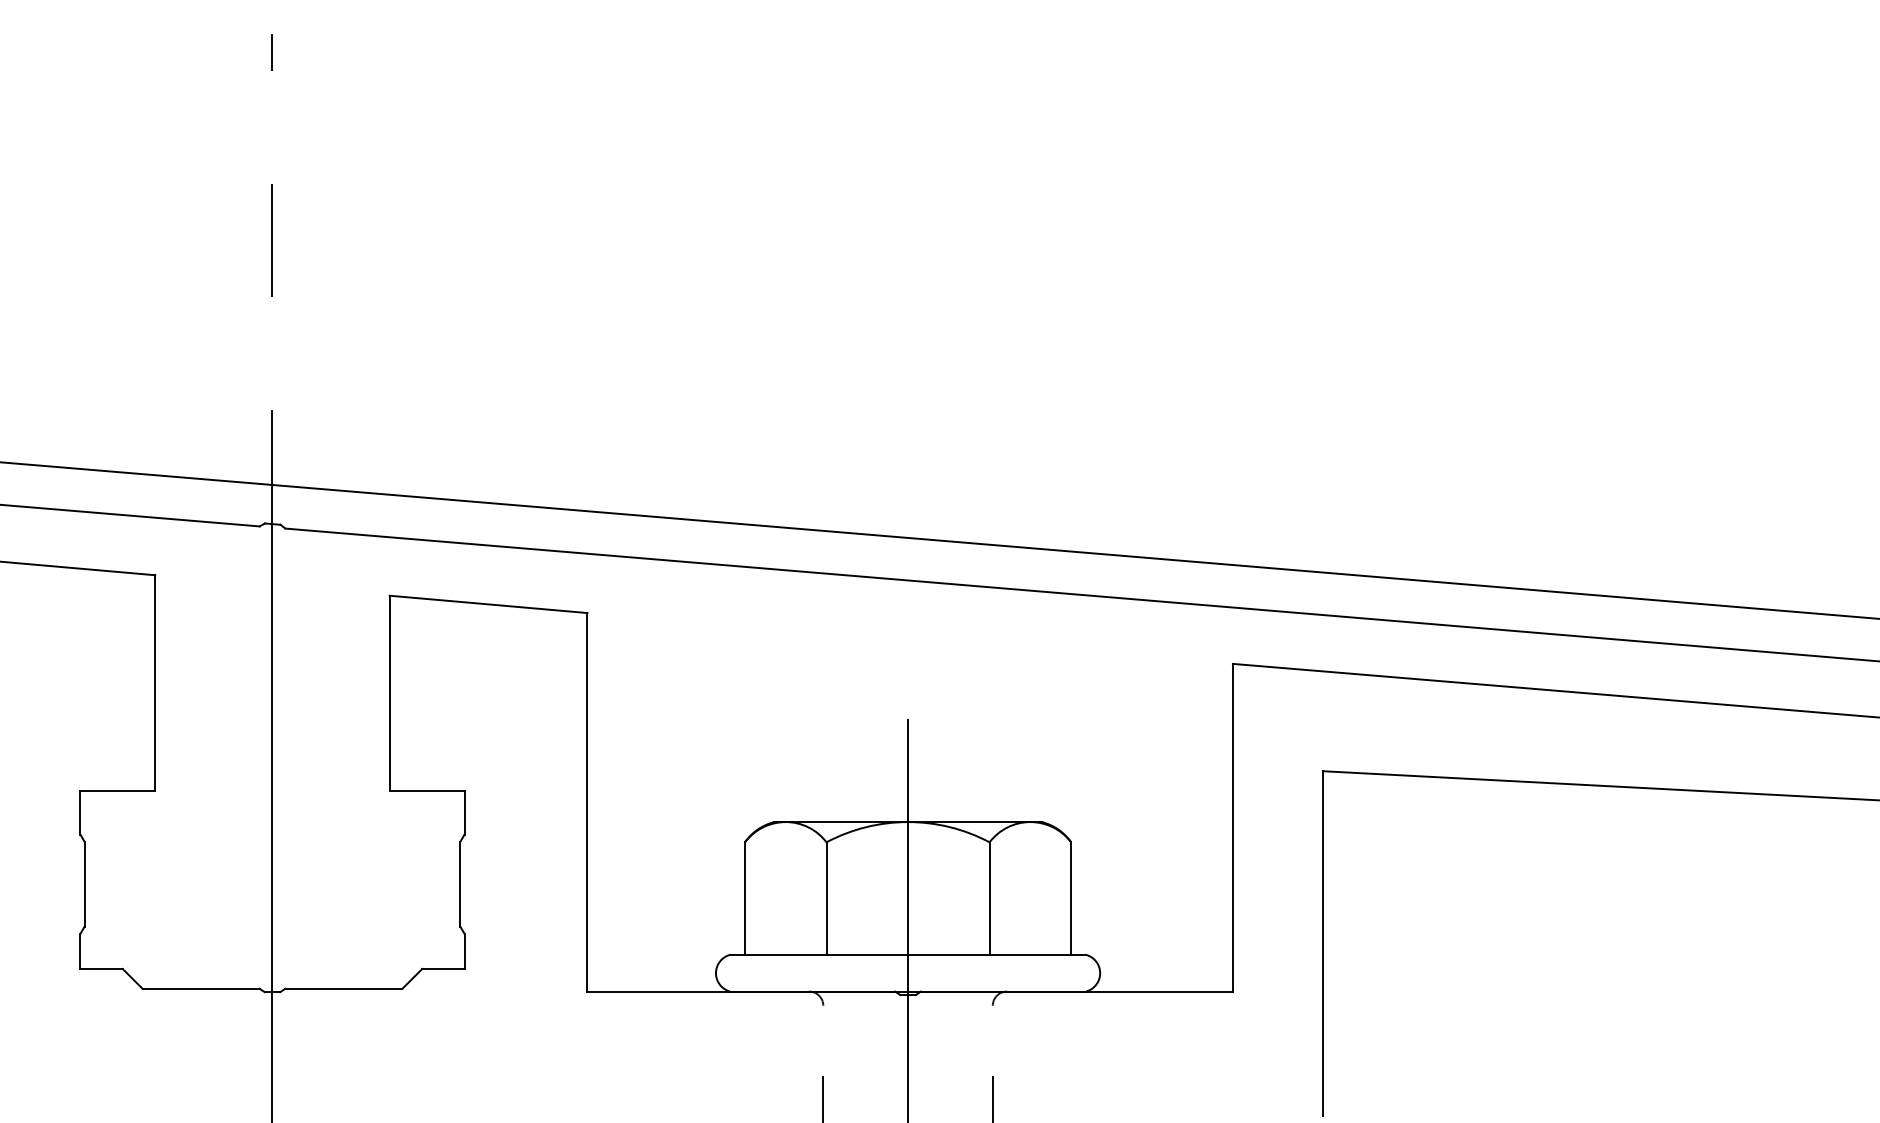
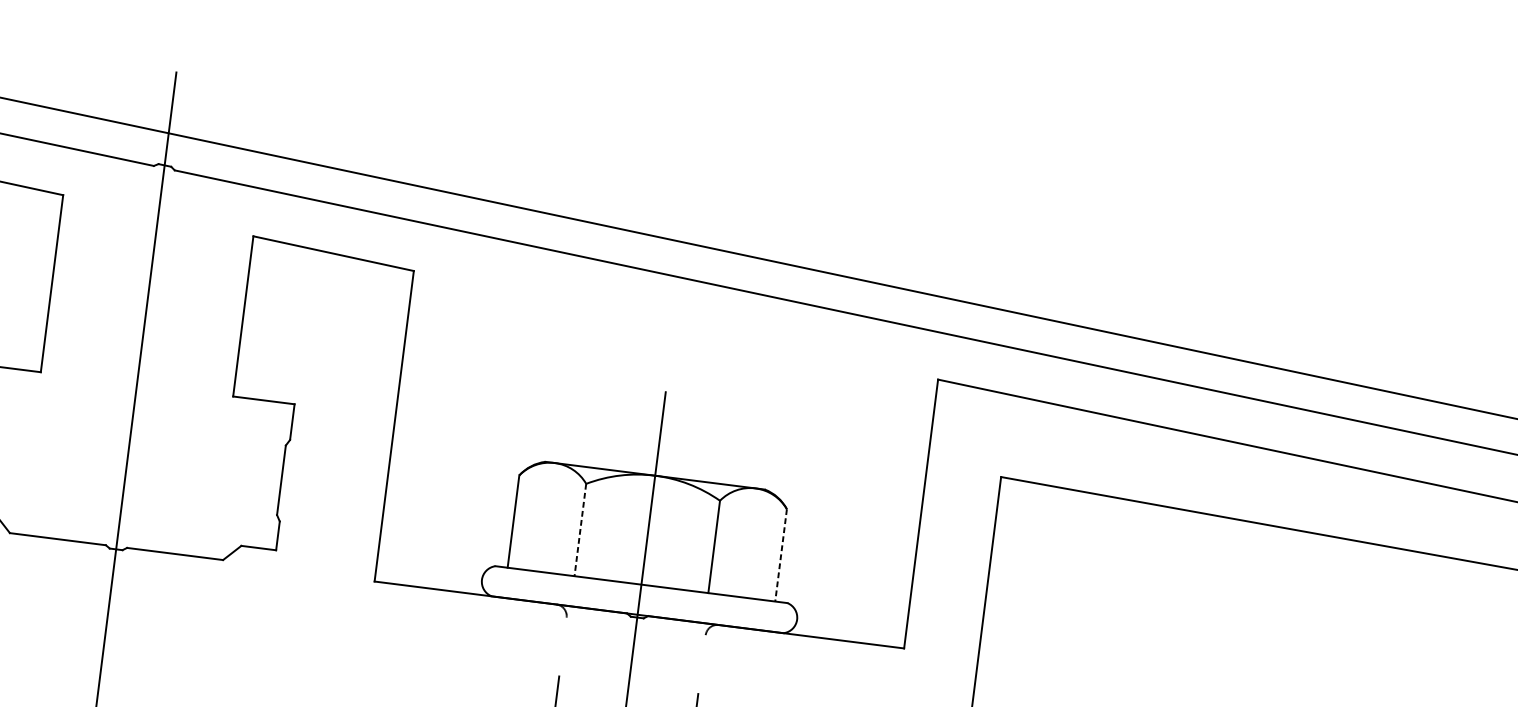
line: (826, 899) -> (580, 530), solid -> dashed
line: (1071, 899) -> (781, 556), solid -> dashed

